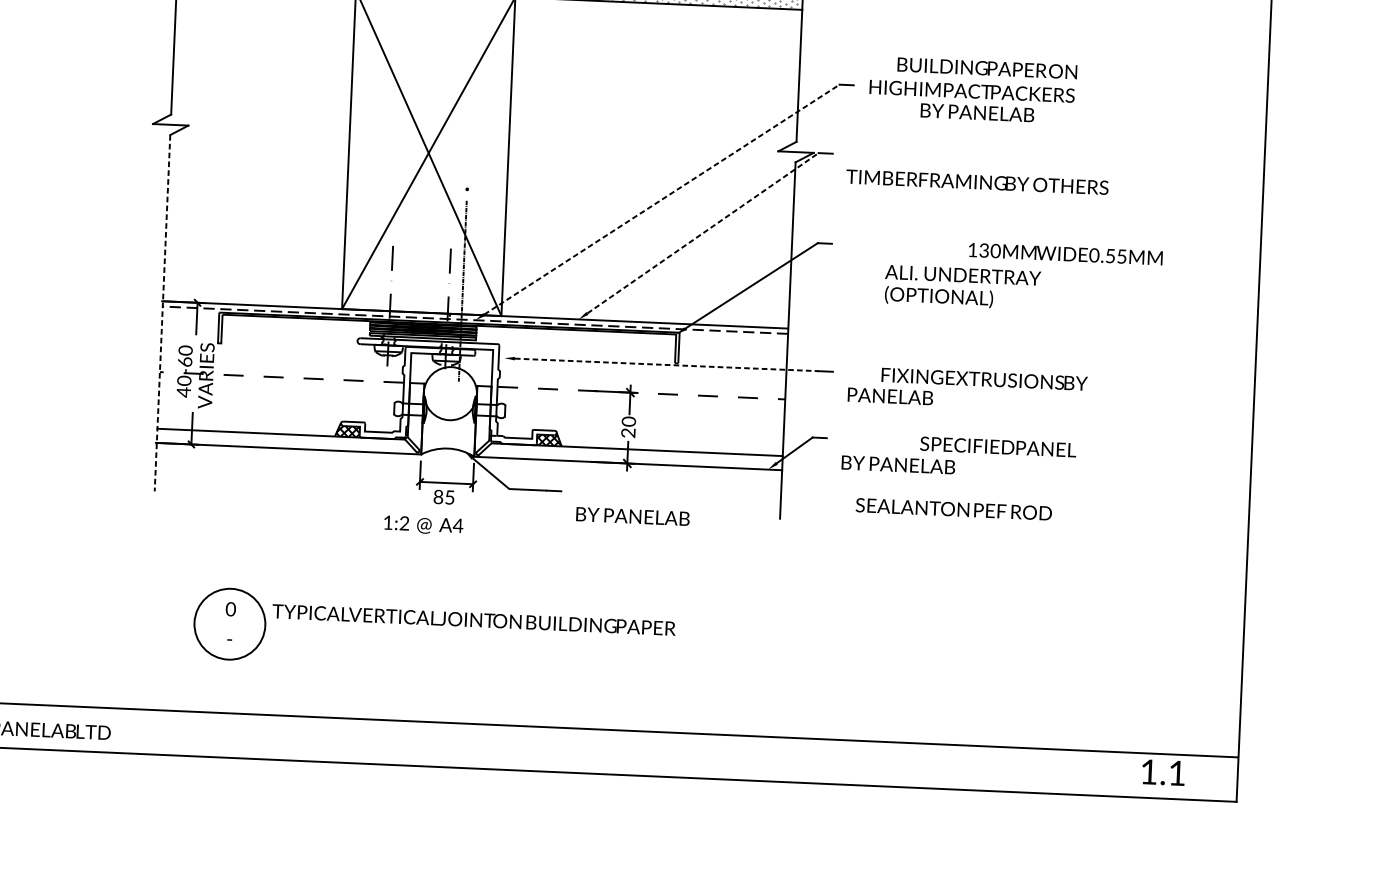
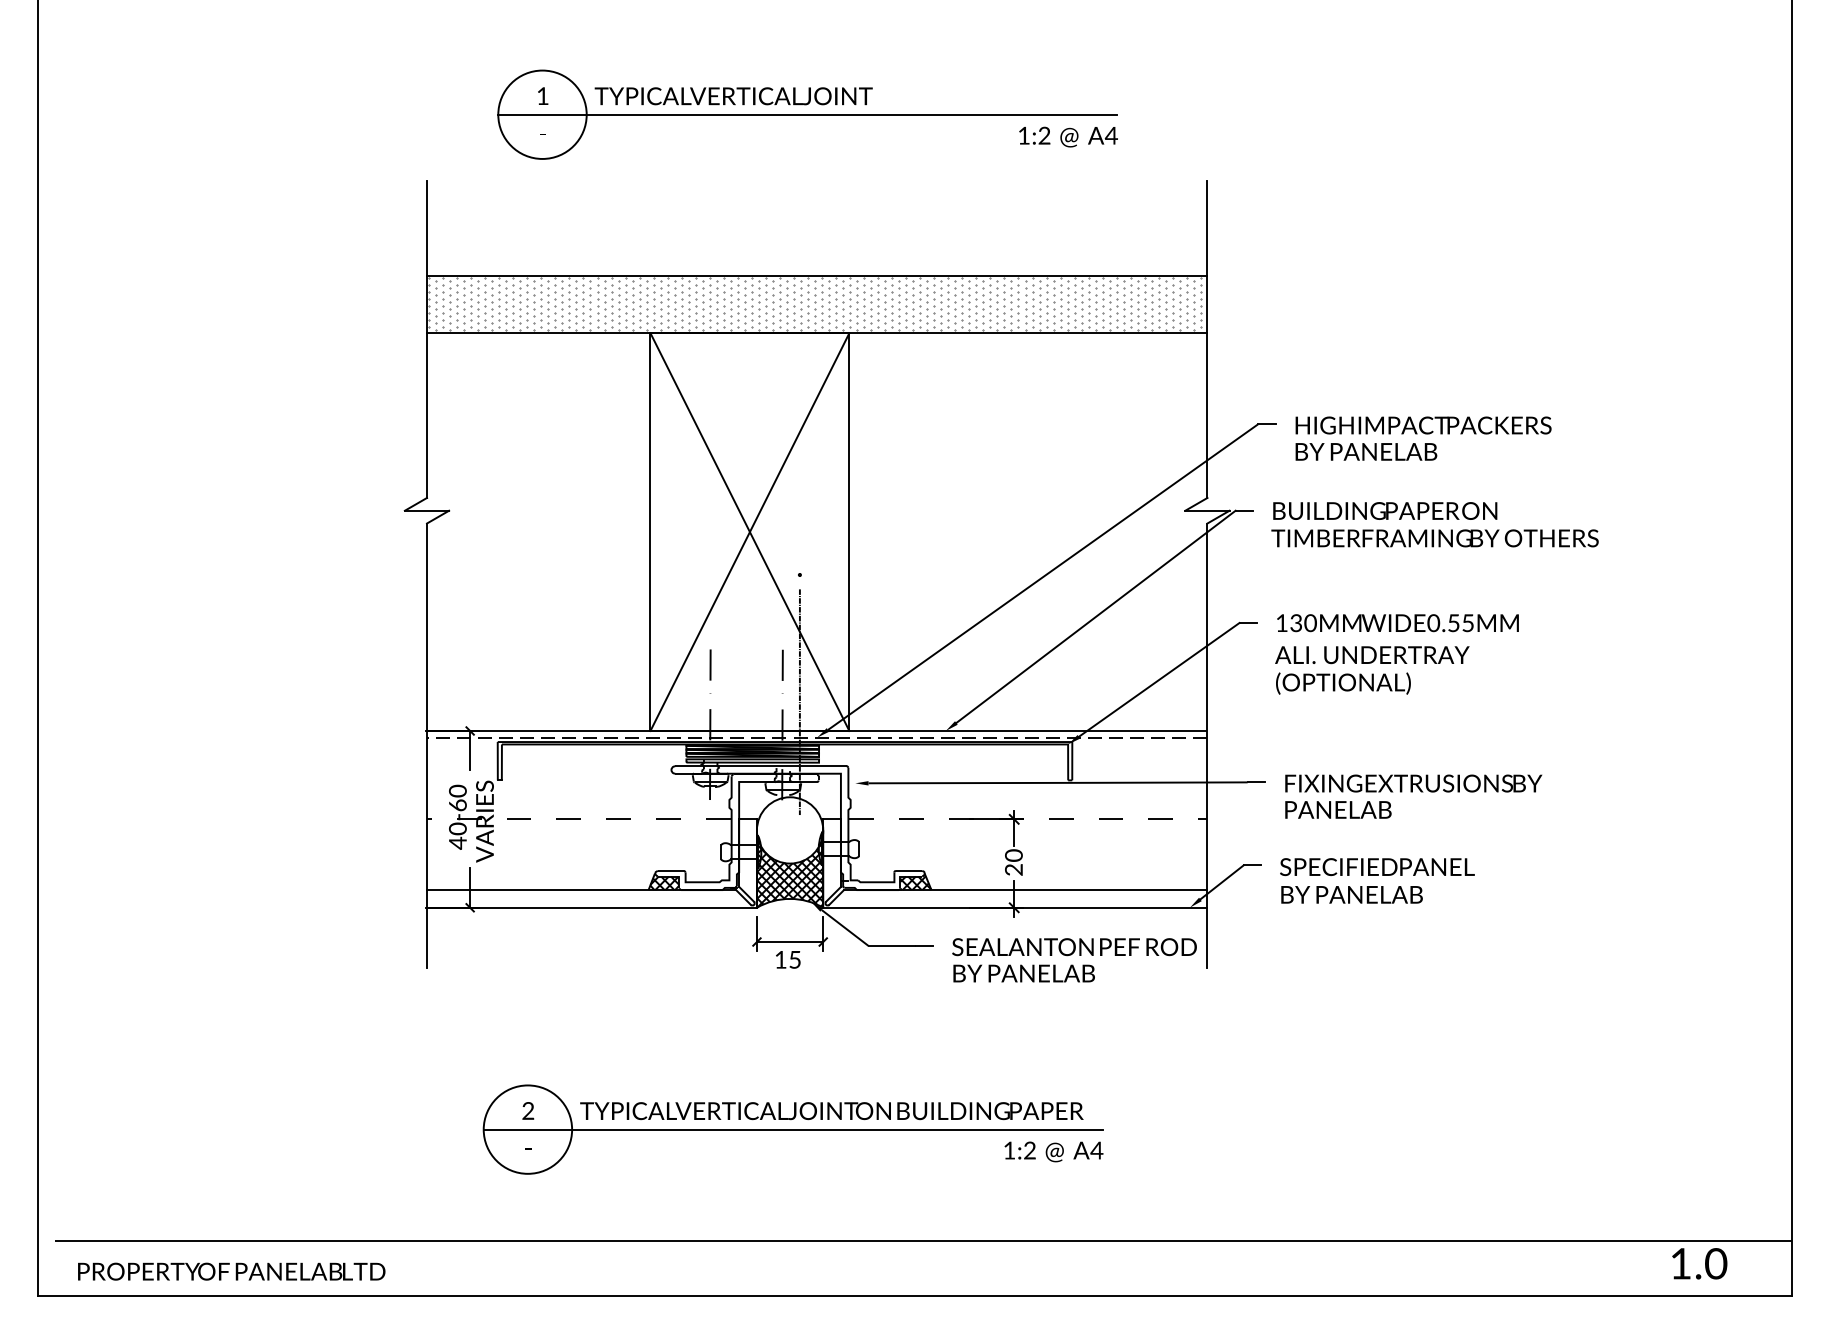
text: (987, 67) -> (1385, 510), moved
text: (977, 112) -> (1366, 451), moved
line: (662, 199) -> (1043, 577), dashed -> solid
line: (703, 232) -> (1096, 616), dashed -> solid
text: (1065, 254) -> (1397, 623), moved
text: (962, 287) -> (1372, 670), moved
line: (162, 313) -> (427, 746), dashed -> solid
line: (667, 364) -> (1059, 782), dashed -> solid
text: (984, 379) -> (1413, 783), moved
hatch: (448, 424) -> (789, 869), added
text: (998, 447) -> (1377, 867), moved
text: (438, 496) -> (780, 959), 85 -> 15
text: (953, 509) -> (1074, 947), moved
text: (423, 525) -> (1053, 1151), moved
text: (231, 608) -> (528, 1110), 0 -> 2
line: (441, 633) -> (792, 1129), added
text: (1177, 773) -> (1716, 1263), 1.1 -> 1.0

